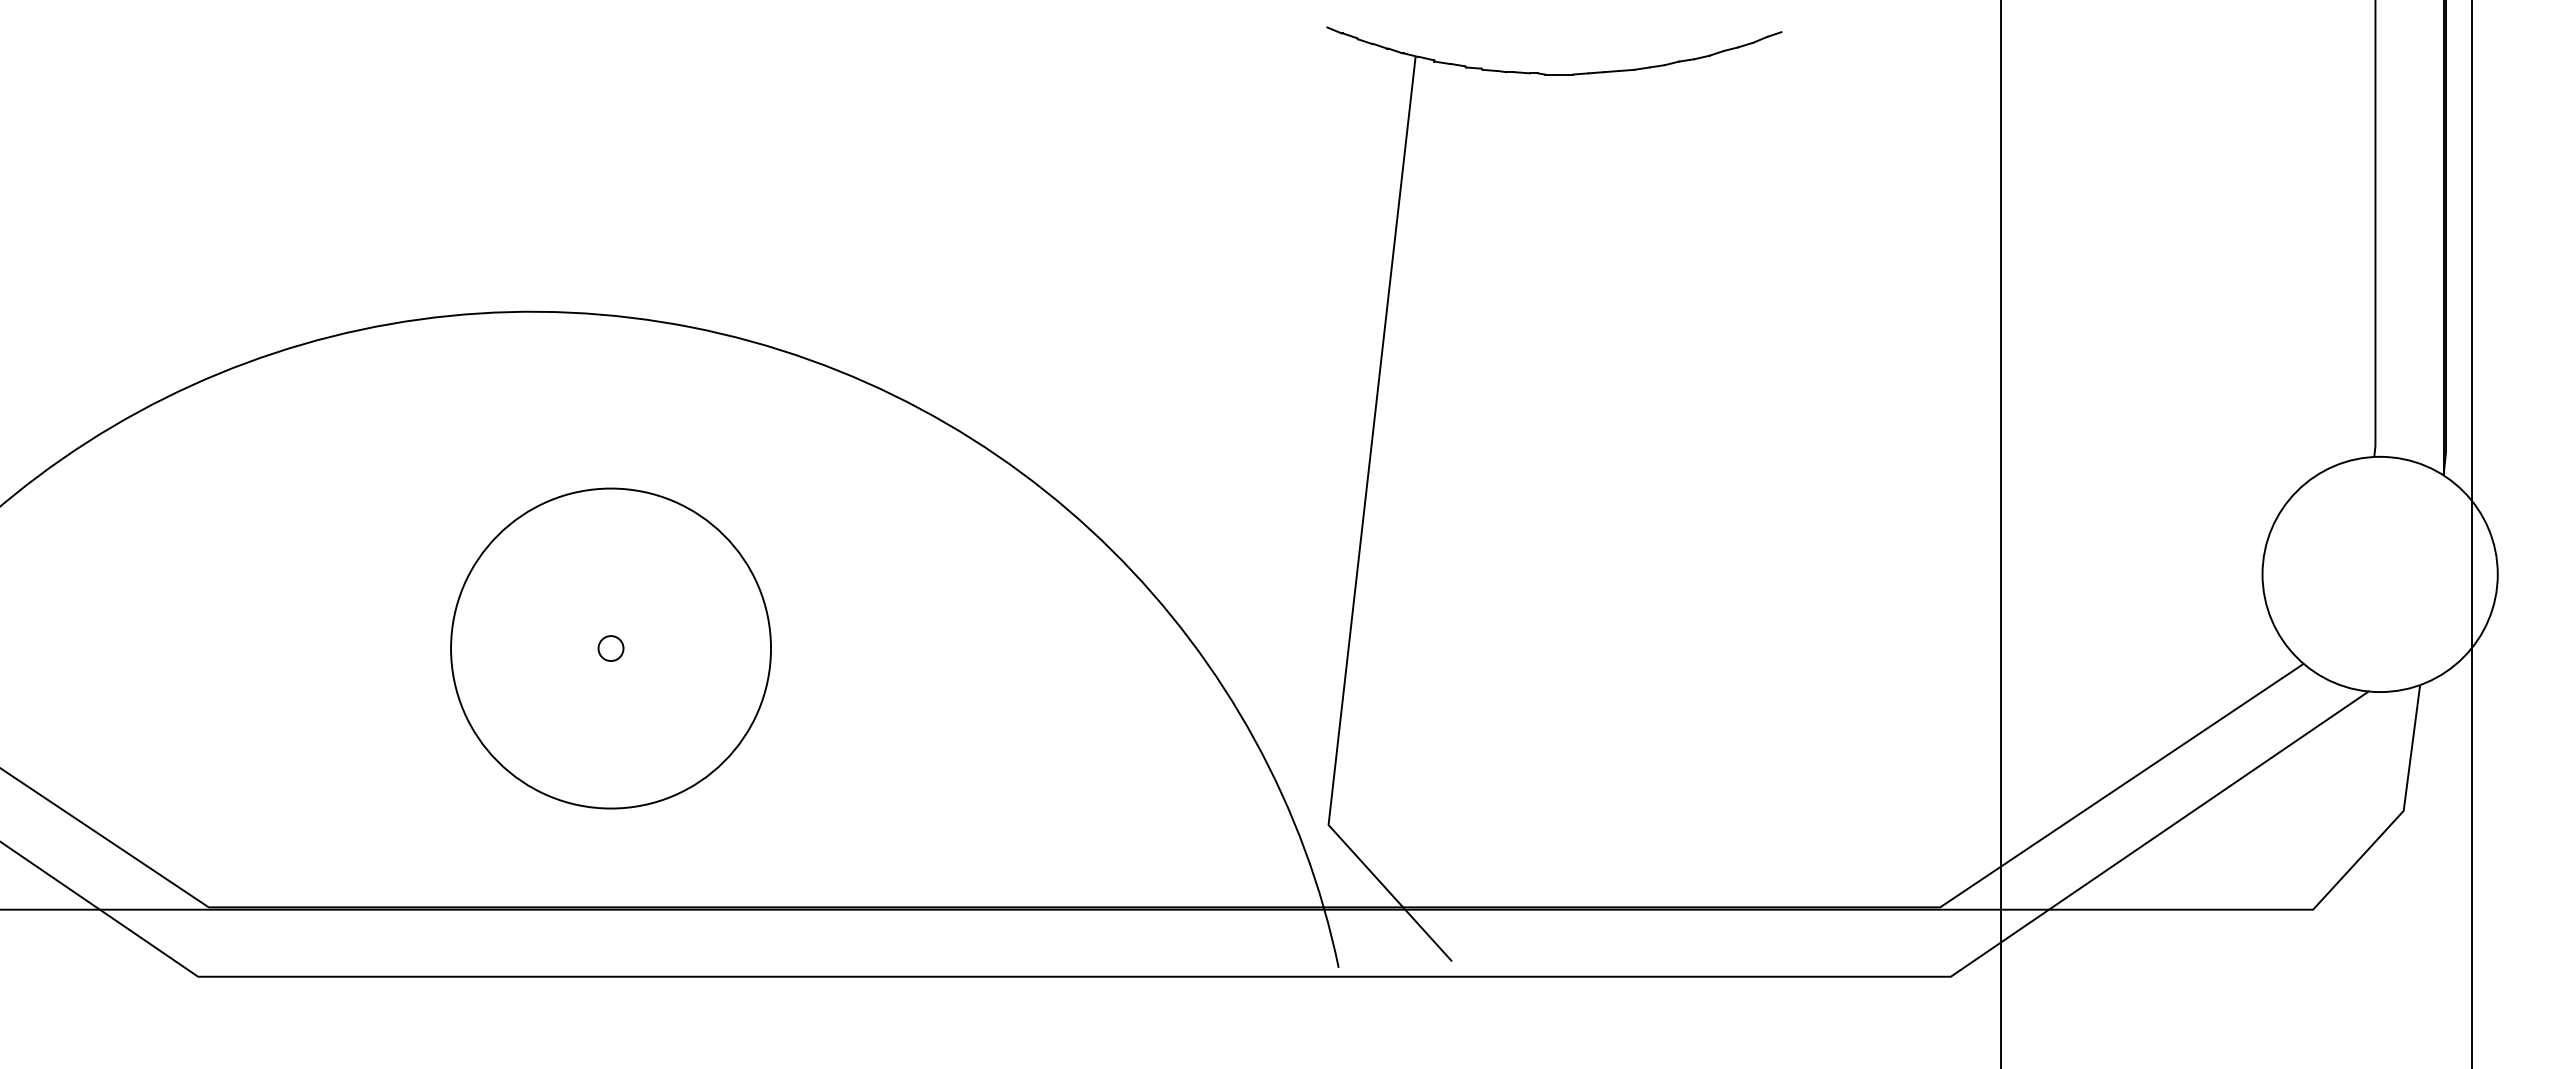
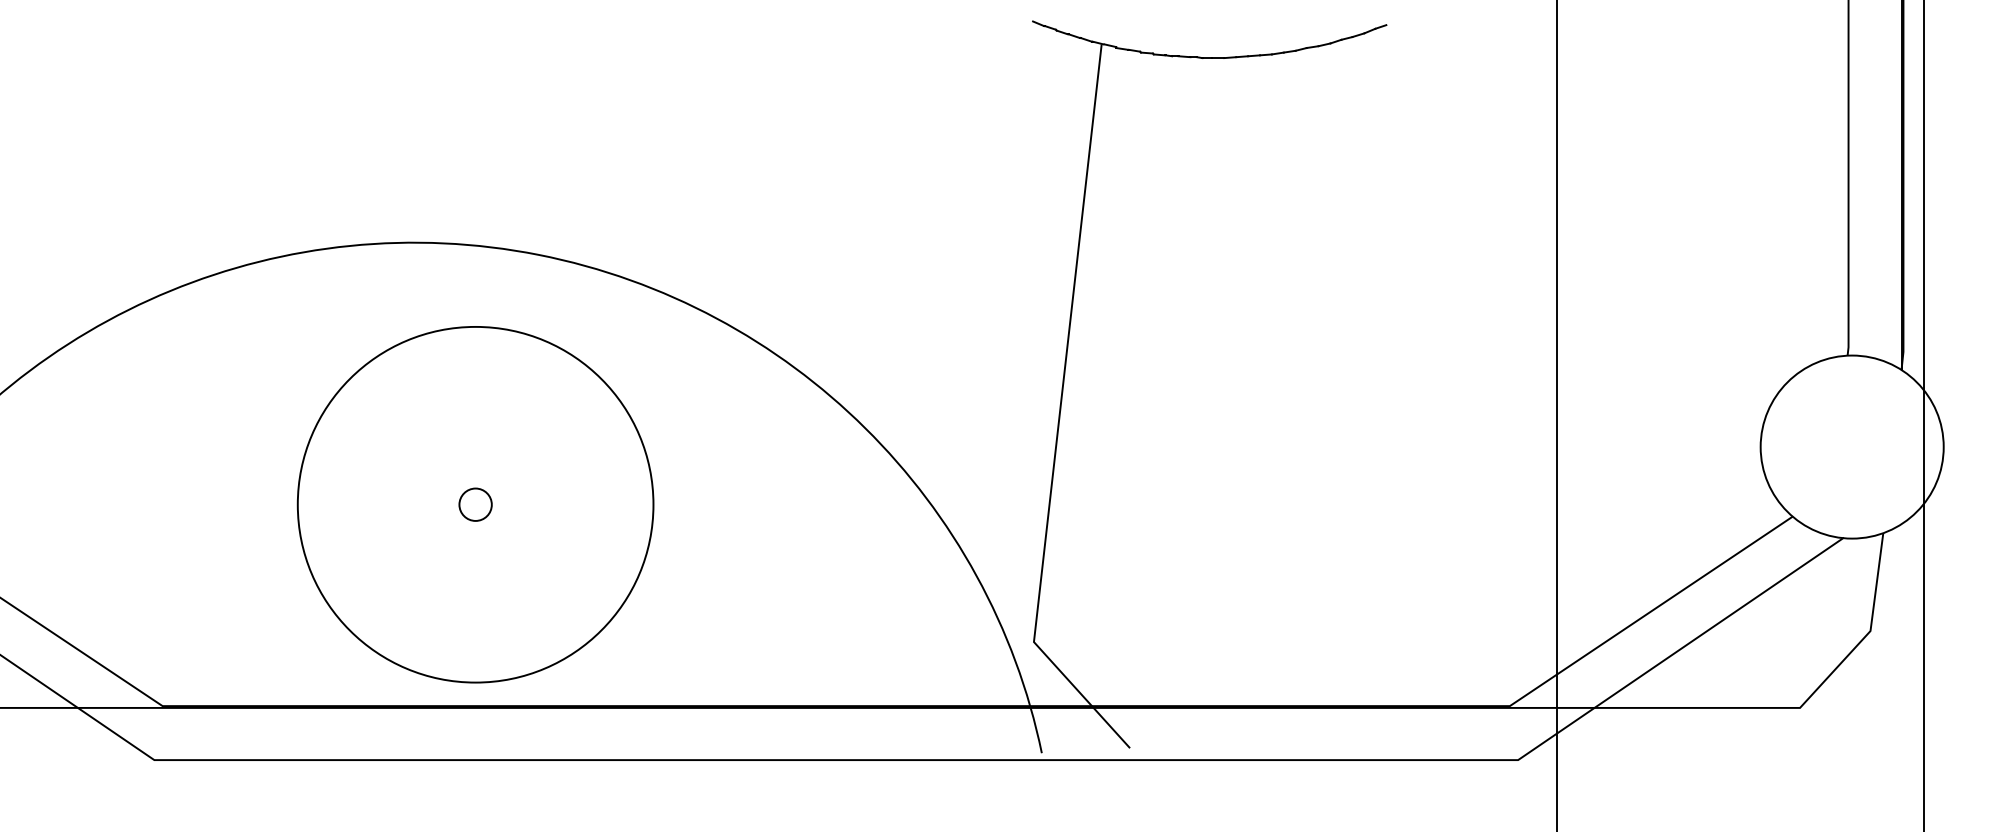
circle: (610, 648) -> (475, 504), size x1.43
circle: (610, 648) -> (475, 504), size x1.67

